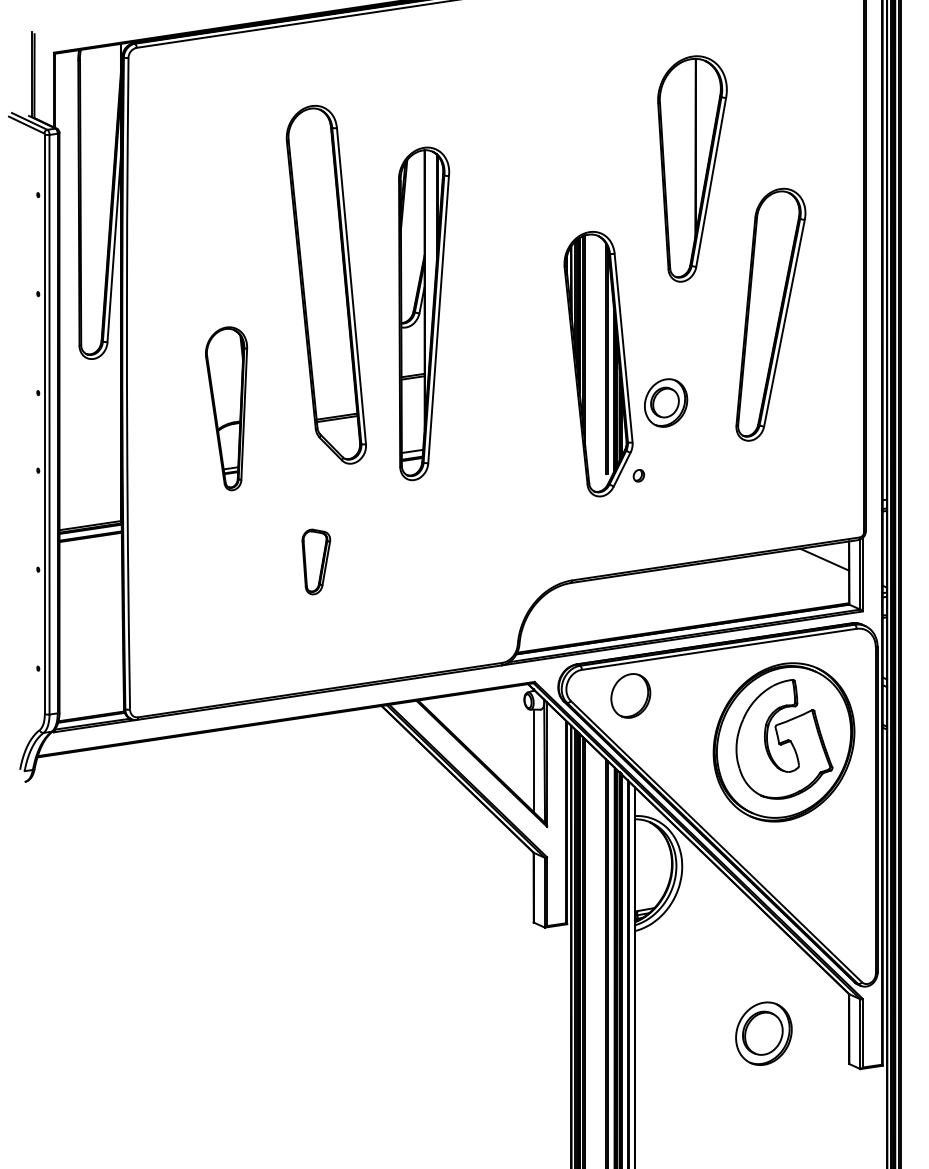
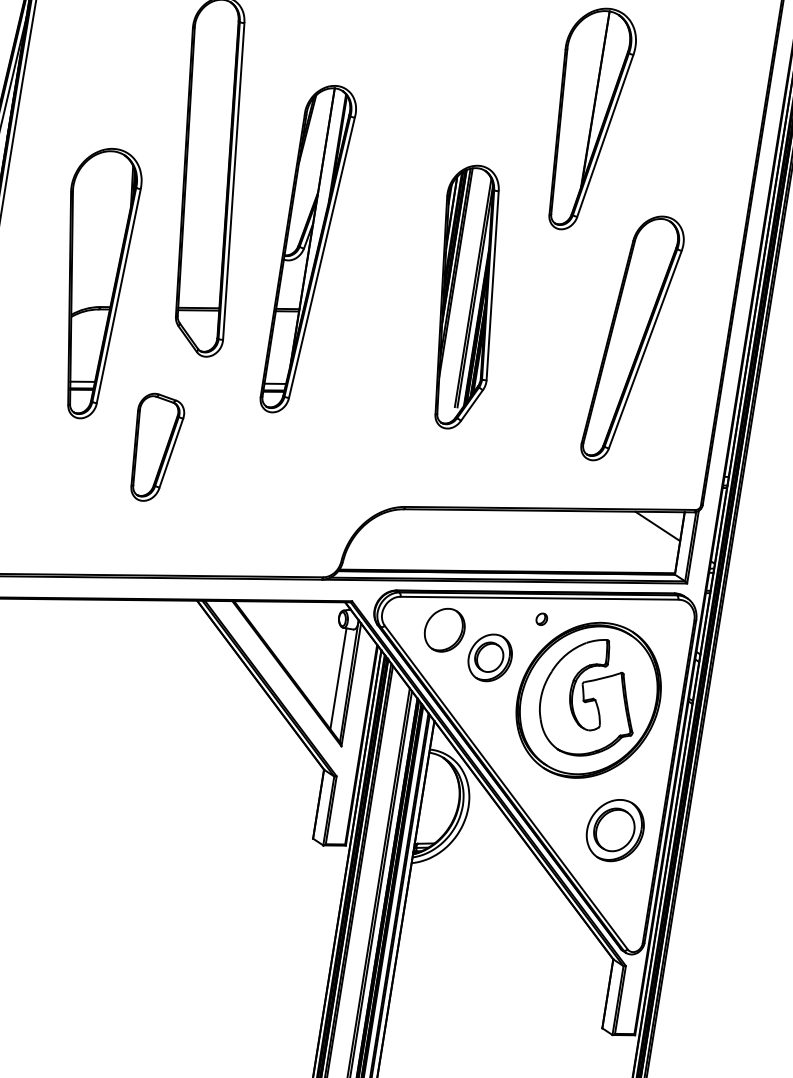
part: (424, 313) -> (308, 249), moved
part: (770, 314) -> (632, 338), moved
part: (666, 402) -> (490, 657), moved
part: (226, 408) -> (91, 282), size x1.67
part: (638, 475) -> (541, 618), moved
part: (316, 561) -> (155, 447), size x1.67
part: (763, 1033) -> (614, 830), moved

